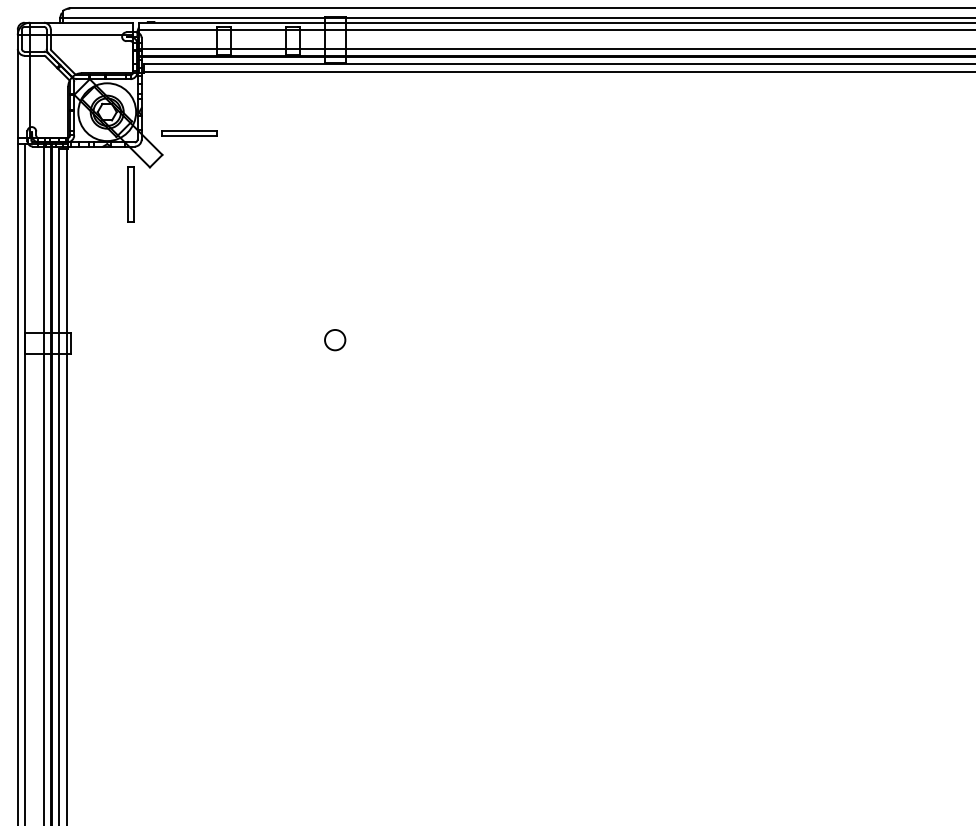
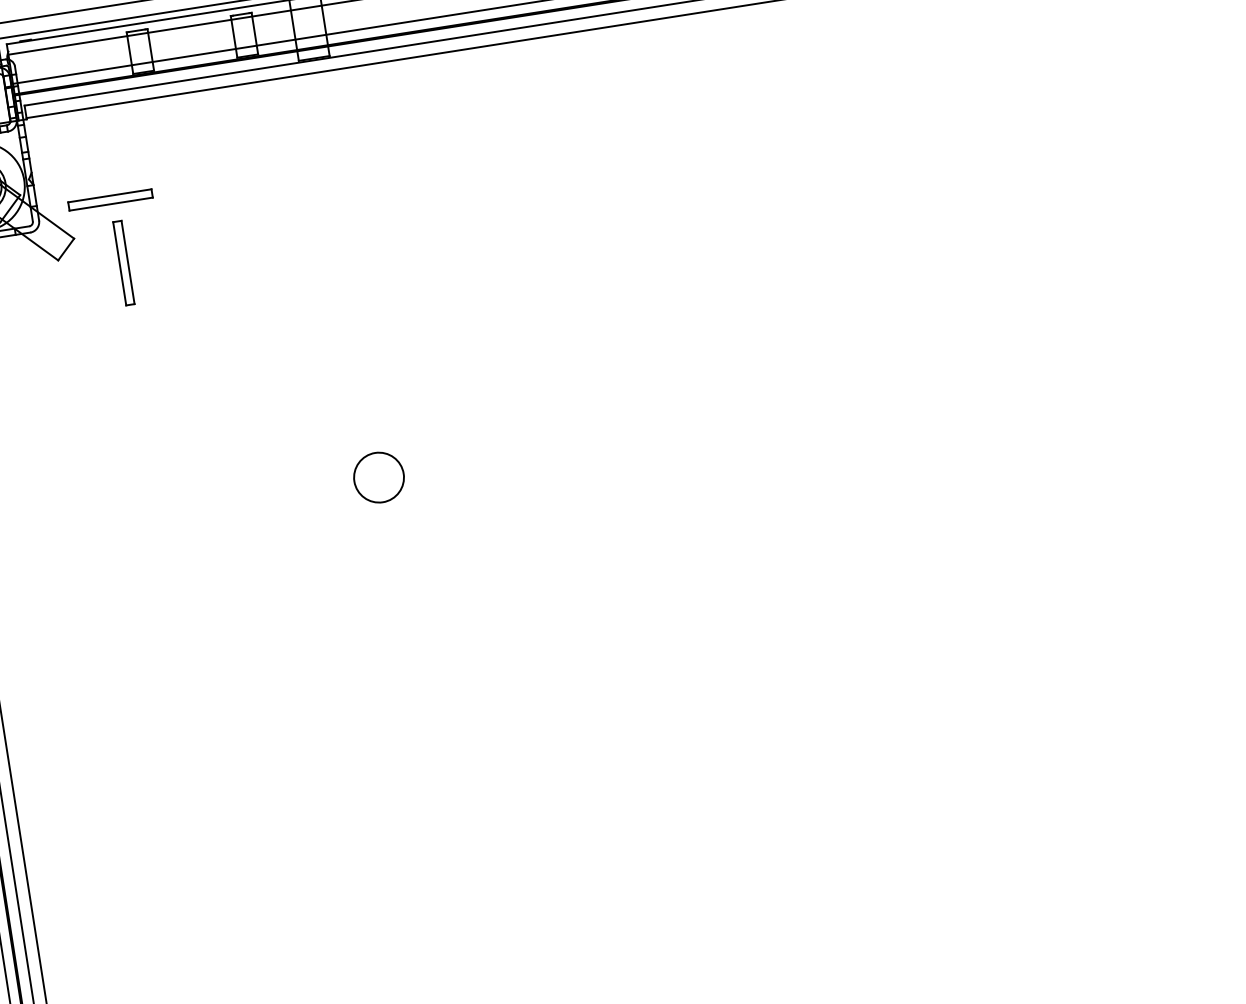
part: (130, 194) -> (122, 262), moved
circle: (335, 340) -> (379, 478), size x1.6

